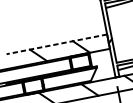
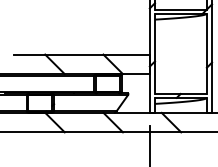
line: (56, 44) -> (81, 54), dashed -> solid

